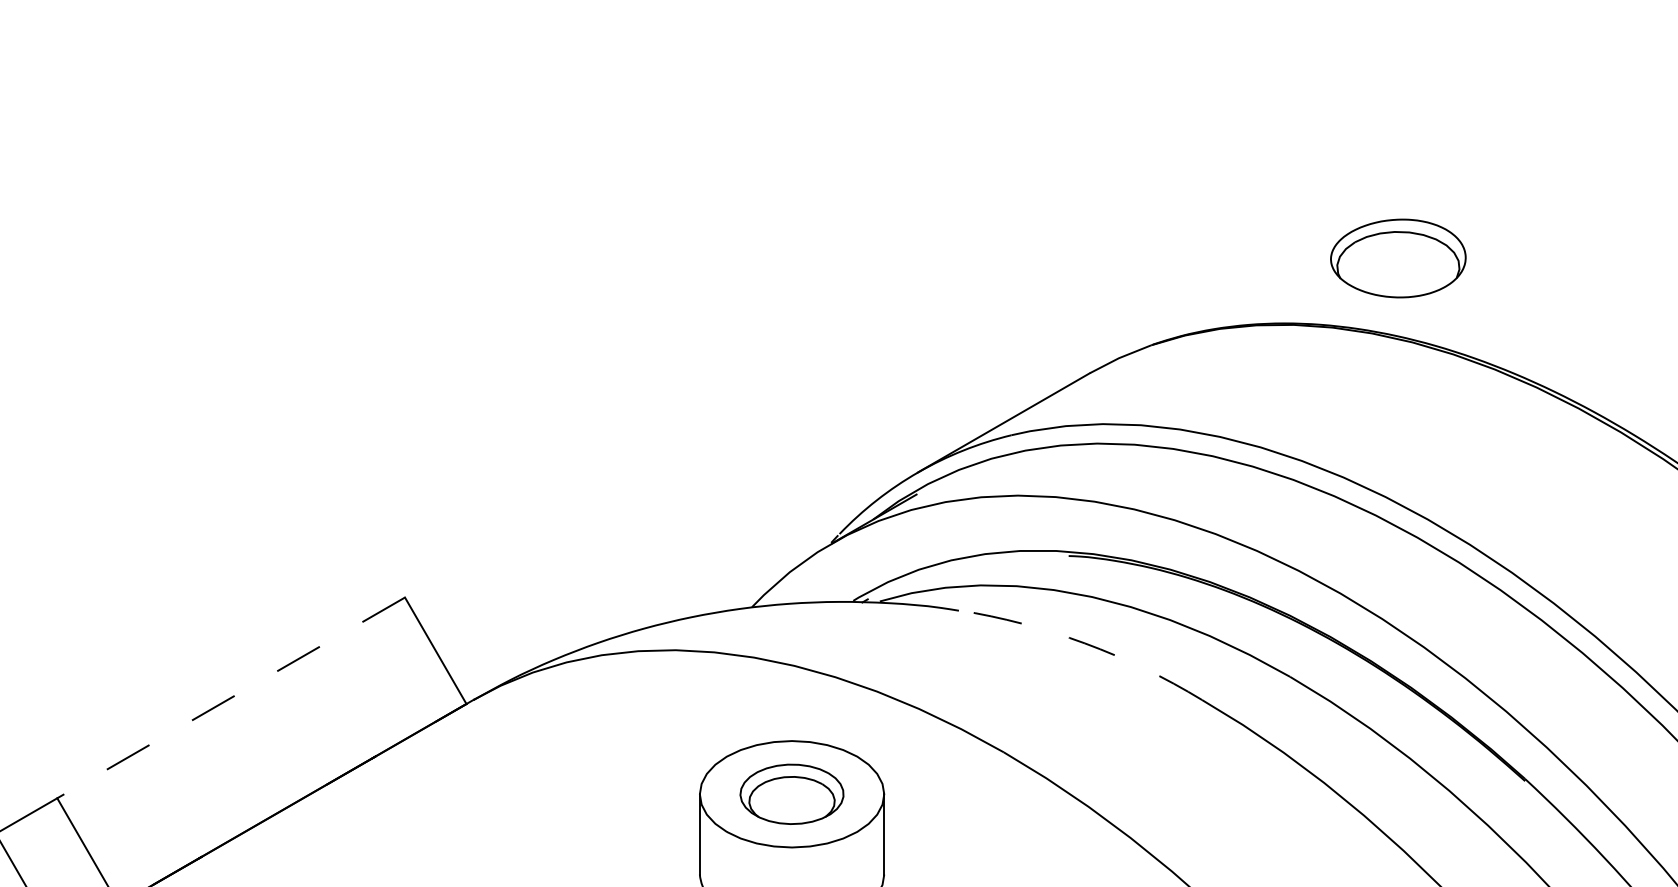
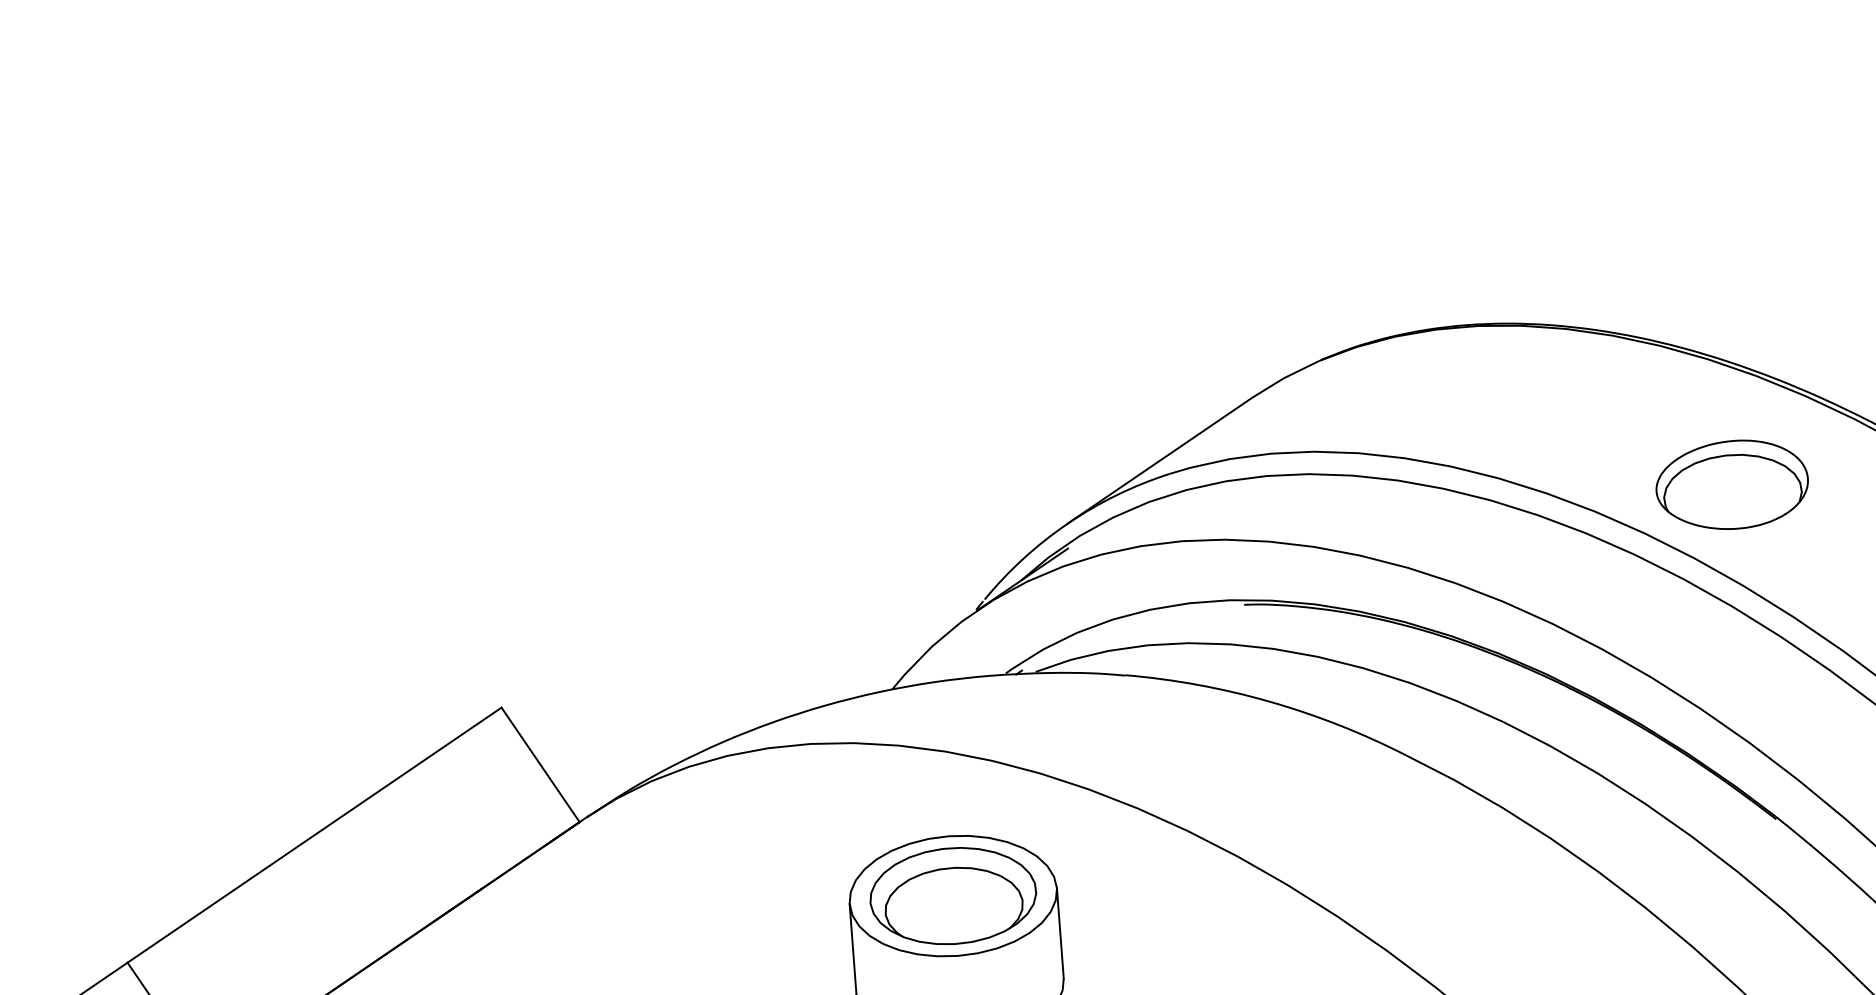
part: (1398, 258) -> (1732, 485), moved
arc: (1084, 643) -> (1269, 701), dashed -> solid
line: (231, 697) -> (314, 834), dashed -> solid
part: (791, 794) -> (952, 896), size x1.43

